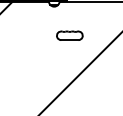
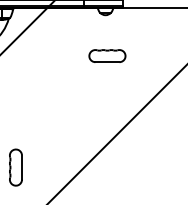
part: (69, 35) -> (107, 55), moved

